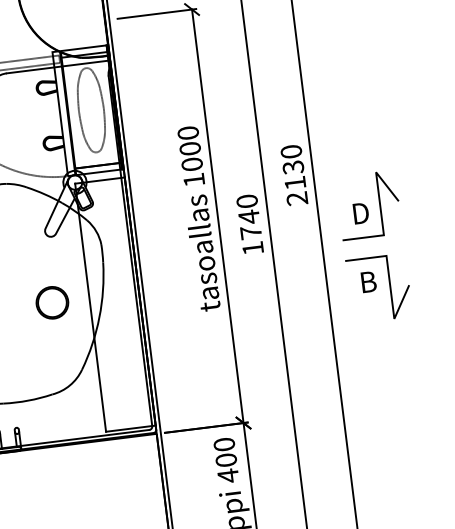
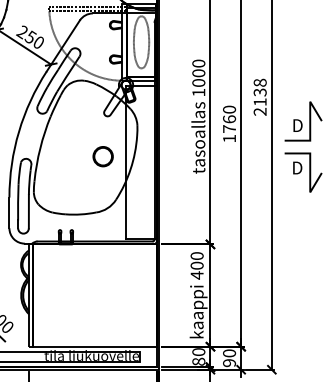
text: (291, 151) -> (260, 82), 2130 -> 2138
text: (249, 217) -> (229, 119), 1740 -> 1760
text: (370, 280) -> (298, 167), B -> D

